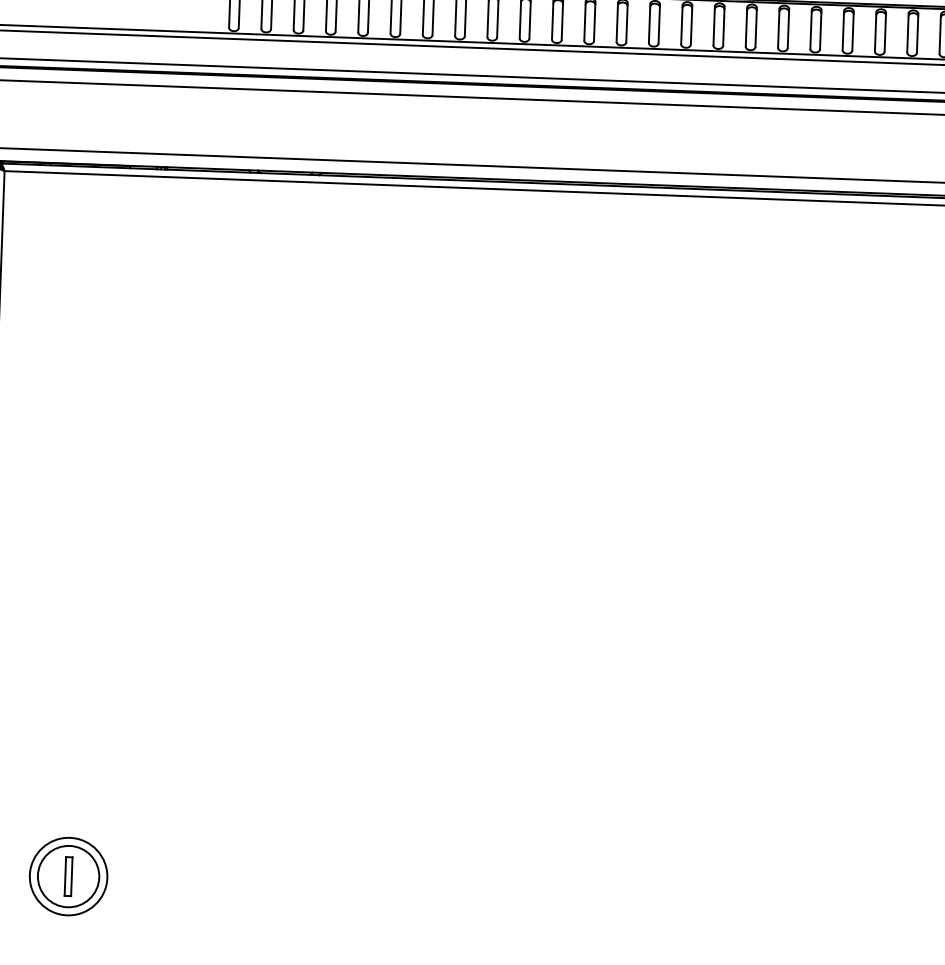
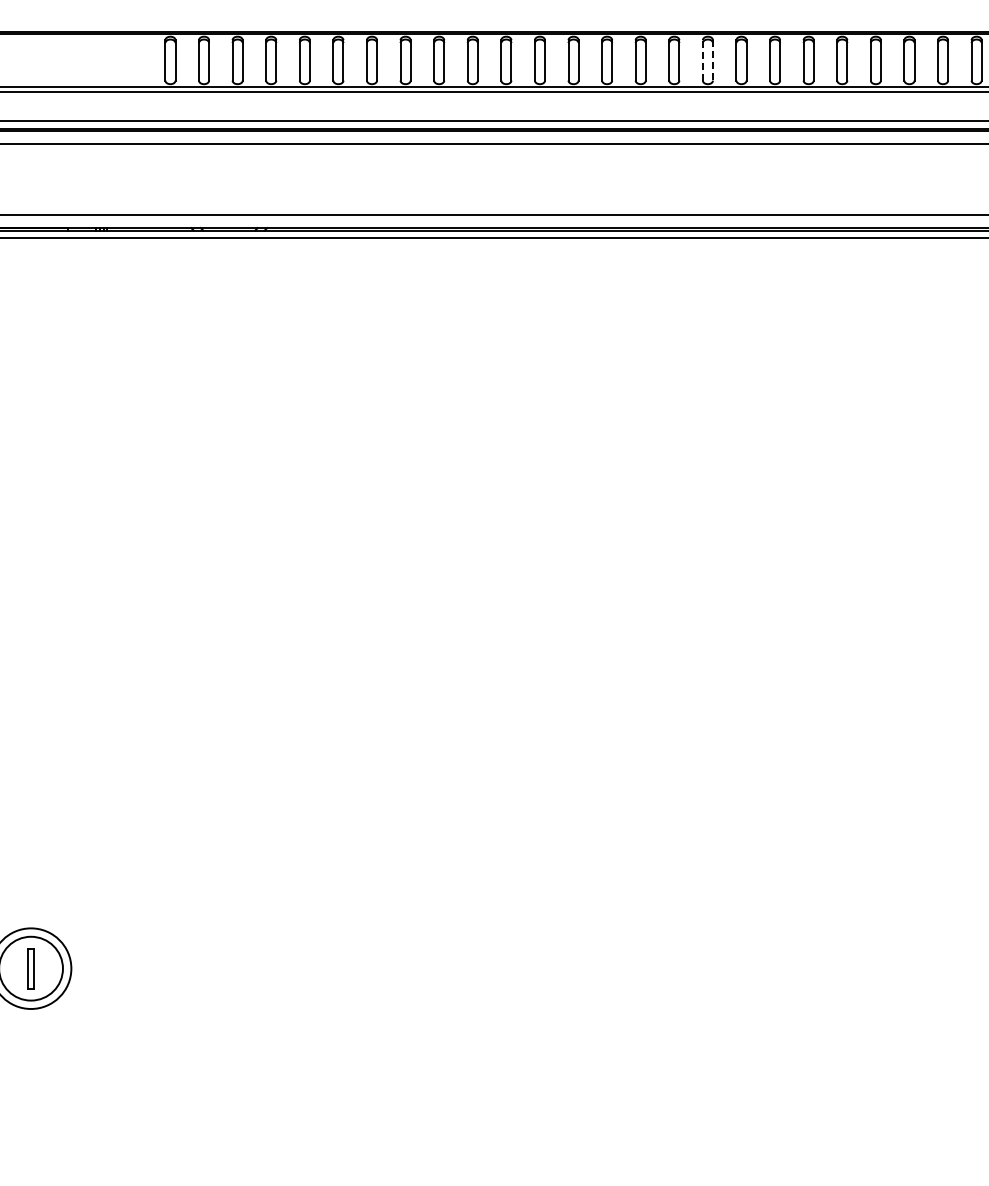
line: (746, 26) -> (702, 59), solid -> dashed
line: (755, 27) -> (712, 60), solid -> dashed

